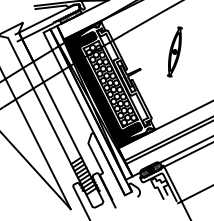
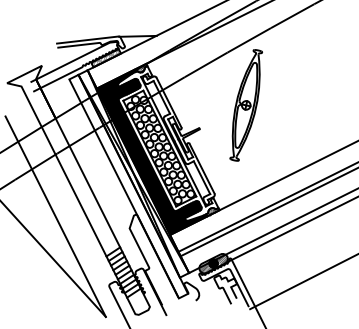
part: (174, 52) -> (245, 105), size x1.67

